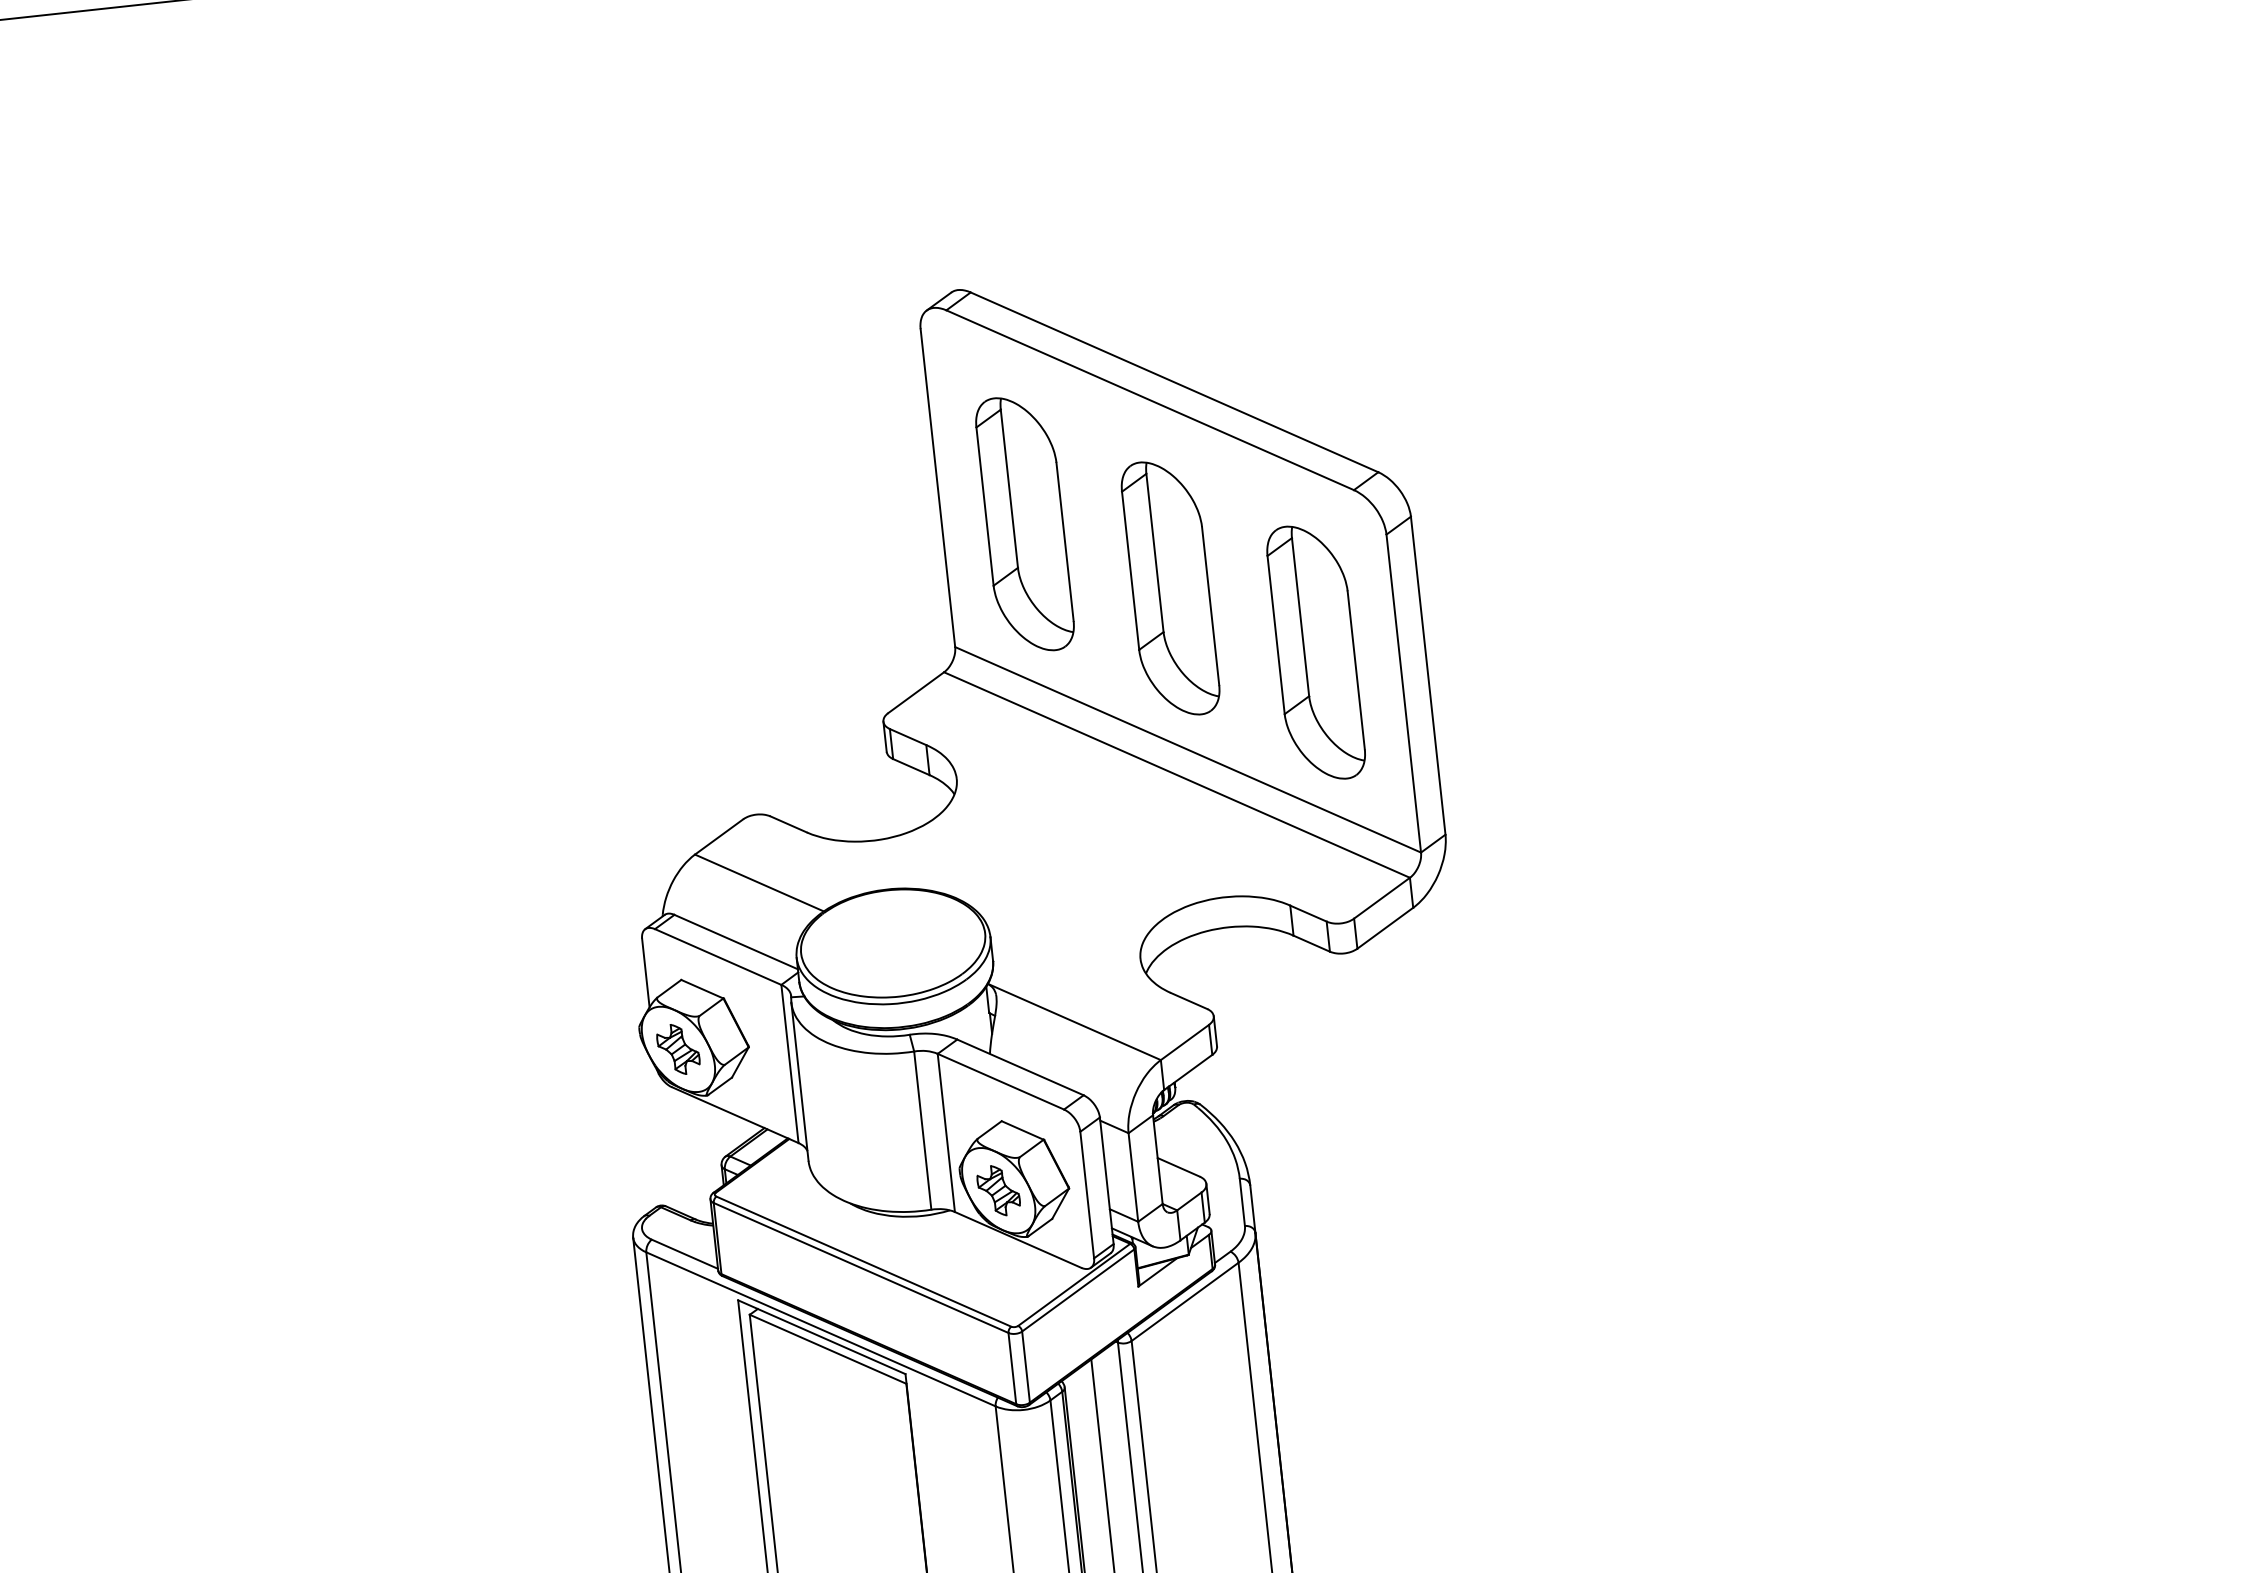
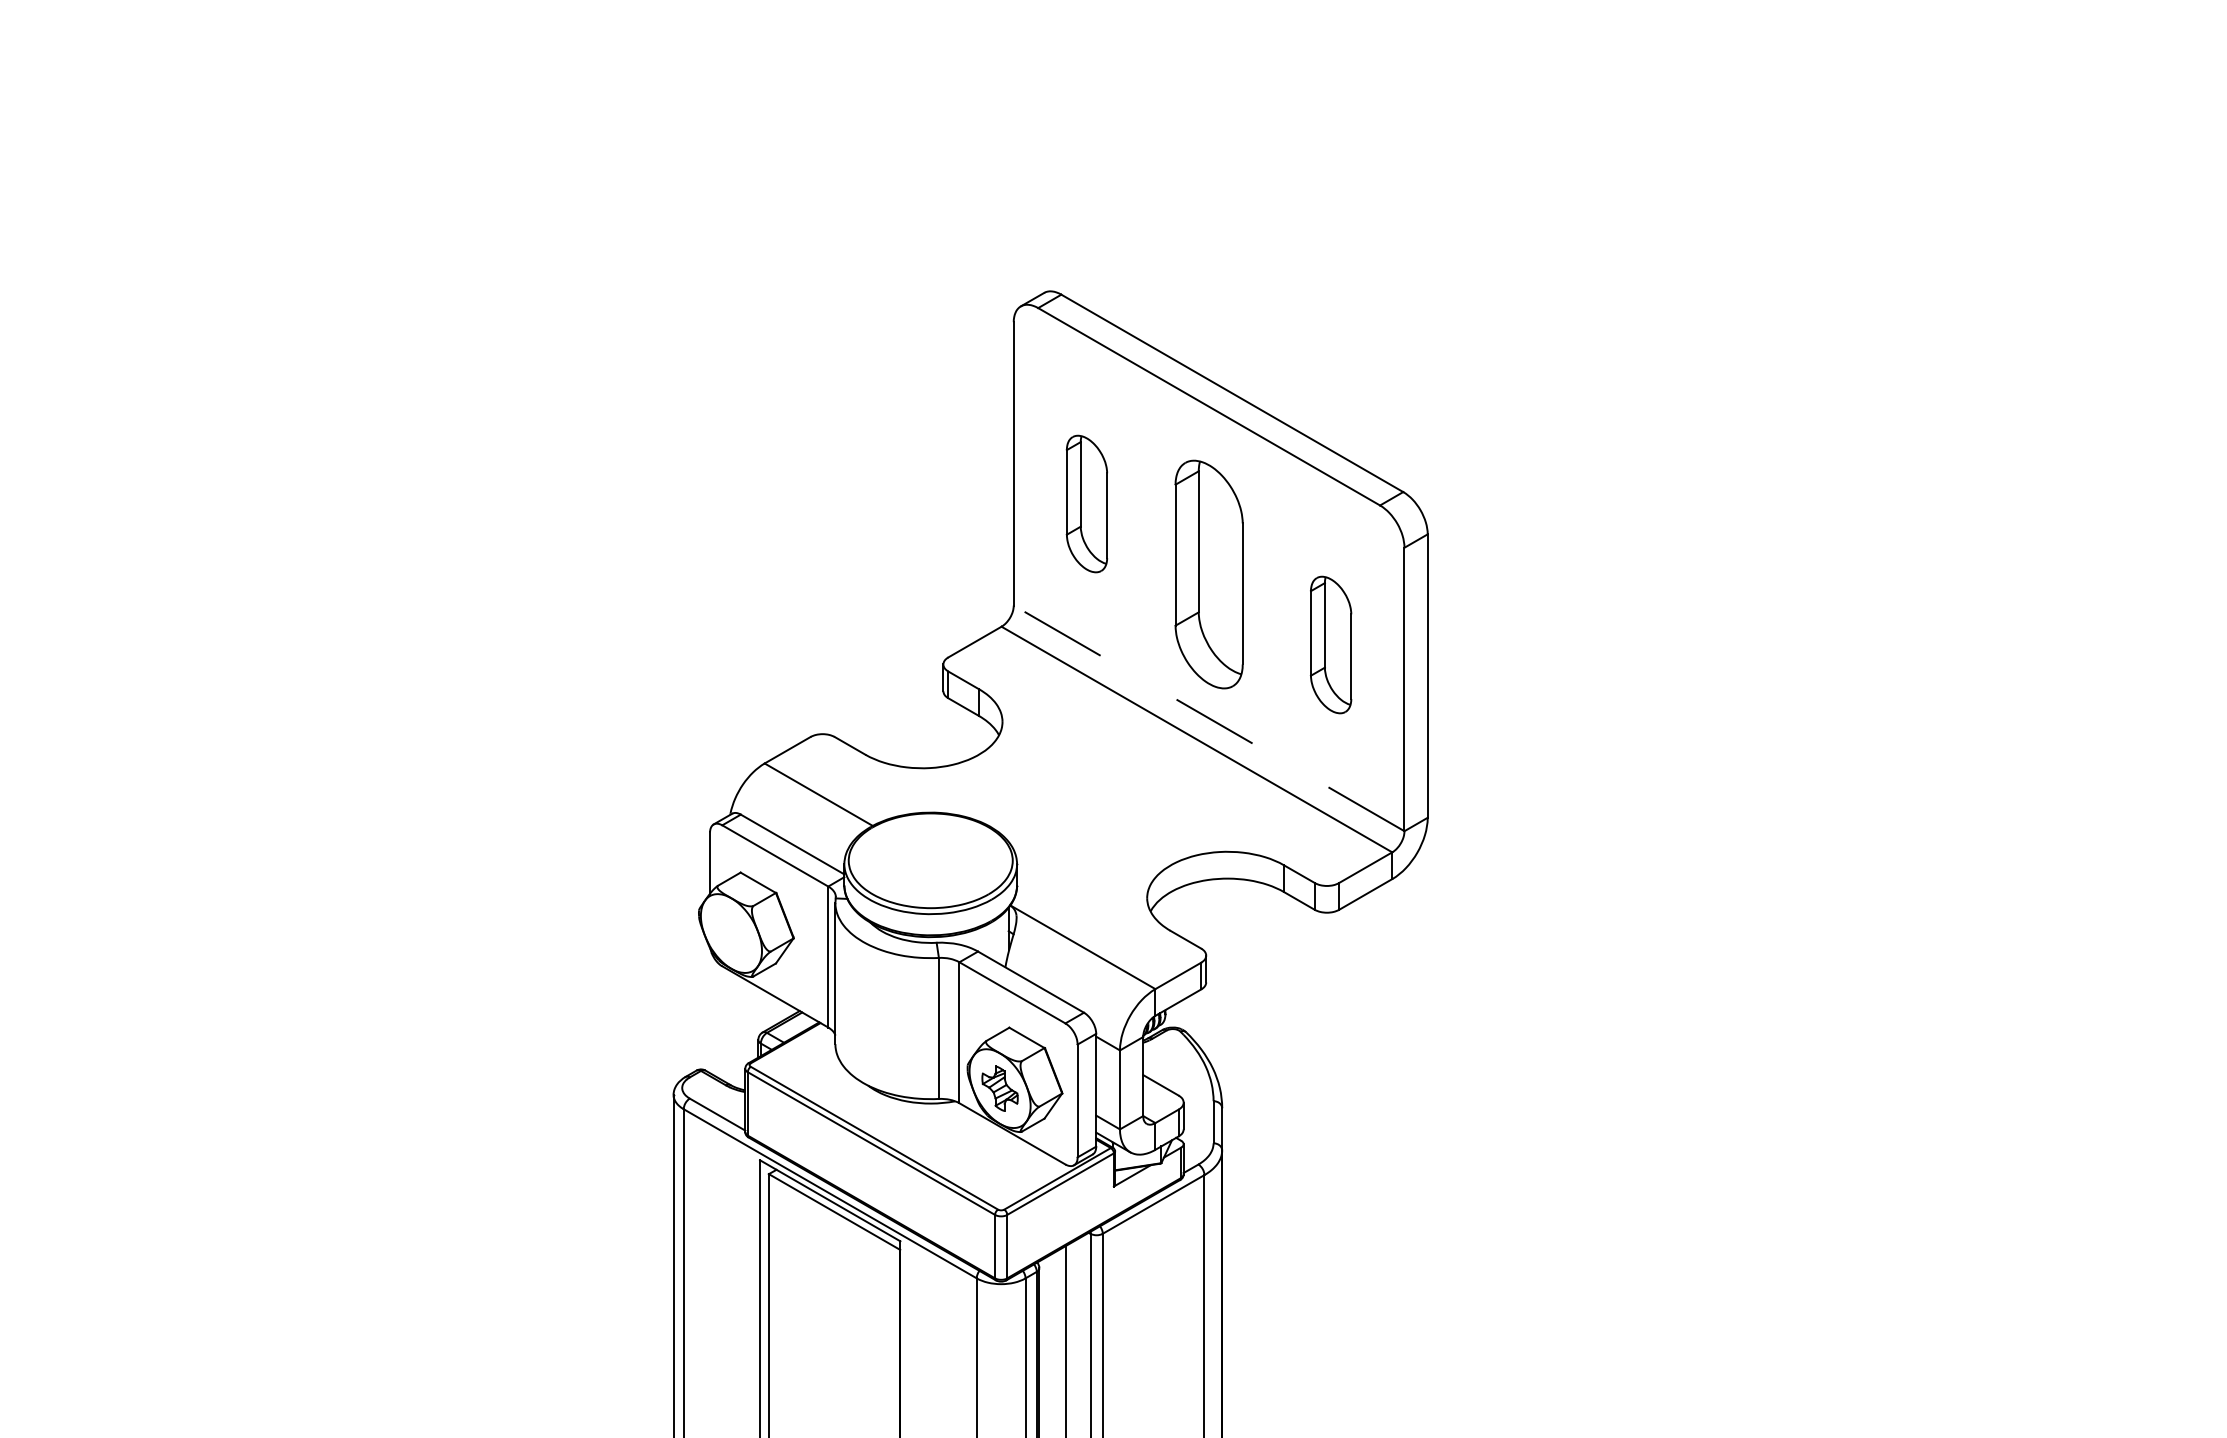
part: (1024, 523) -> (1086, 503), size x0.6
part: (1315, 652) -> (1330, 644), size x0.6
line: (1188, 749) -> (1209, 718), solid -> dashed
part: (677, 1049) -> (730, 933), removed

